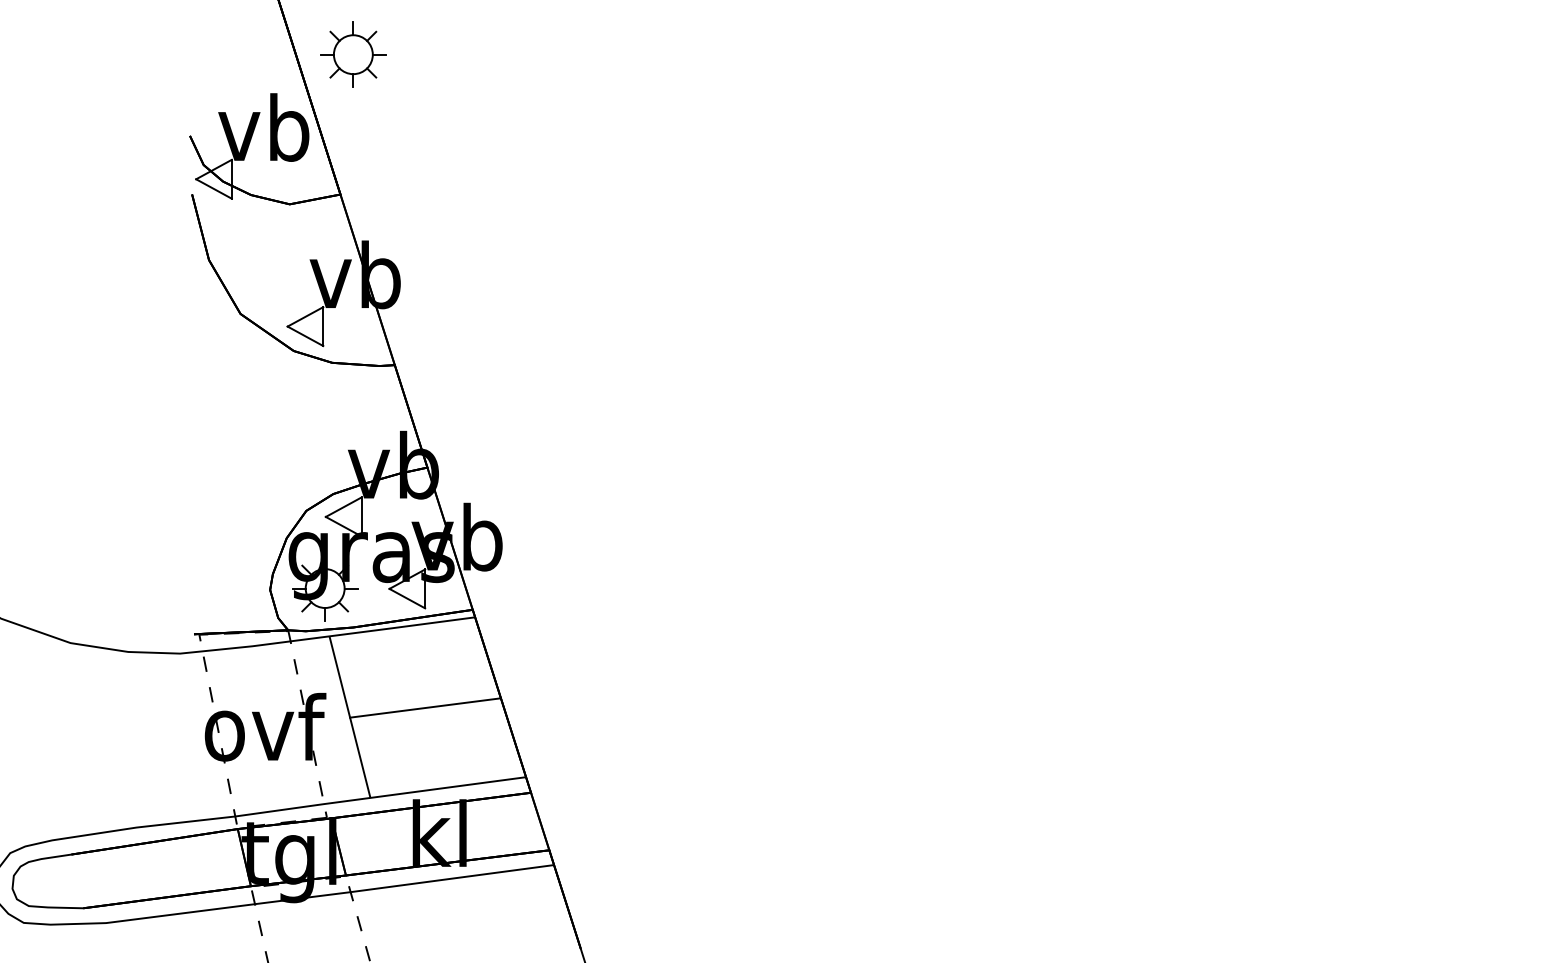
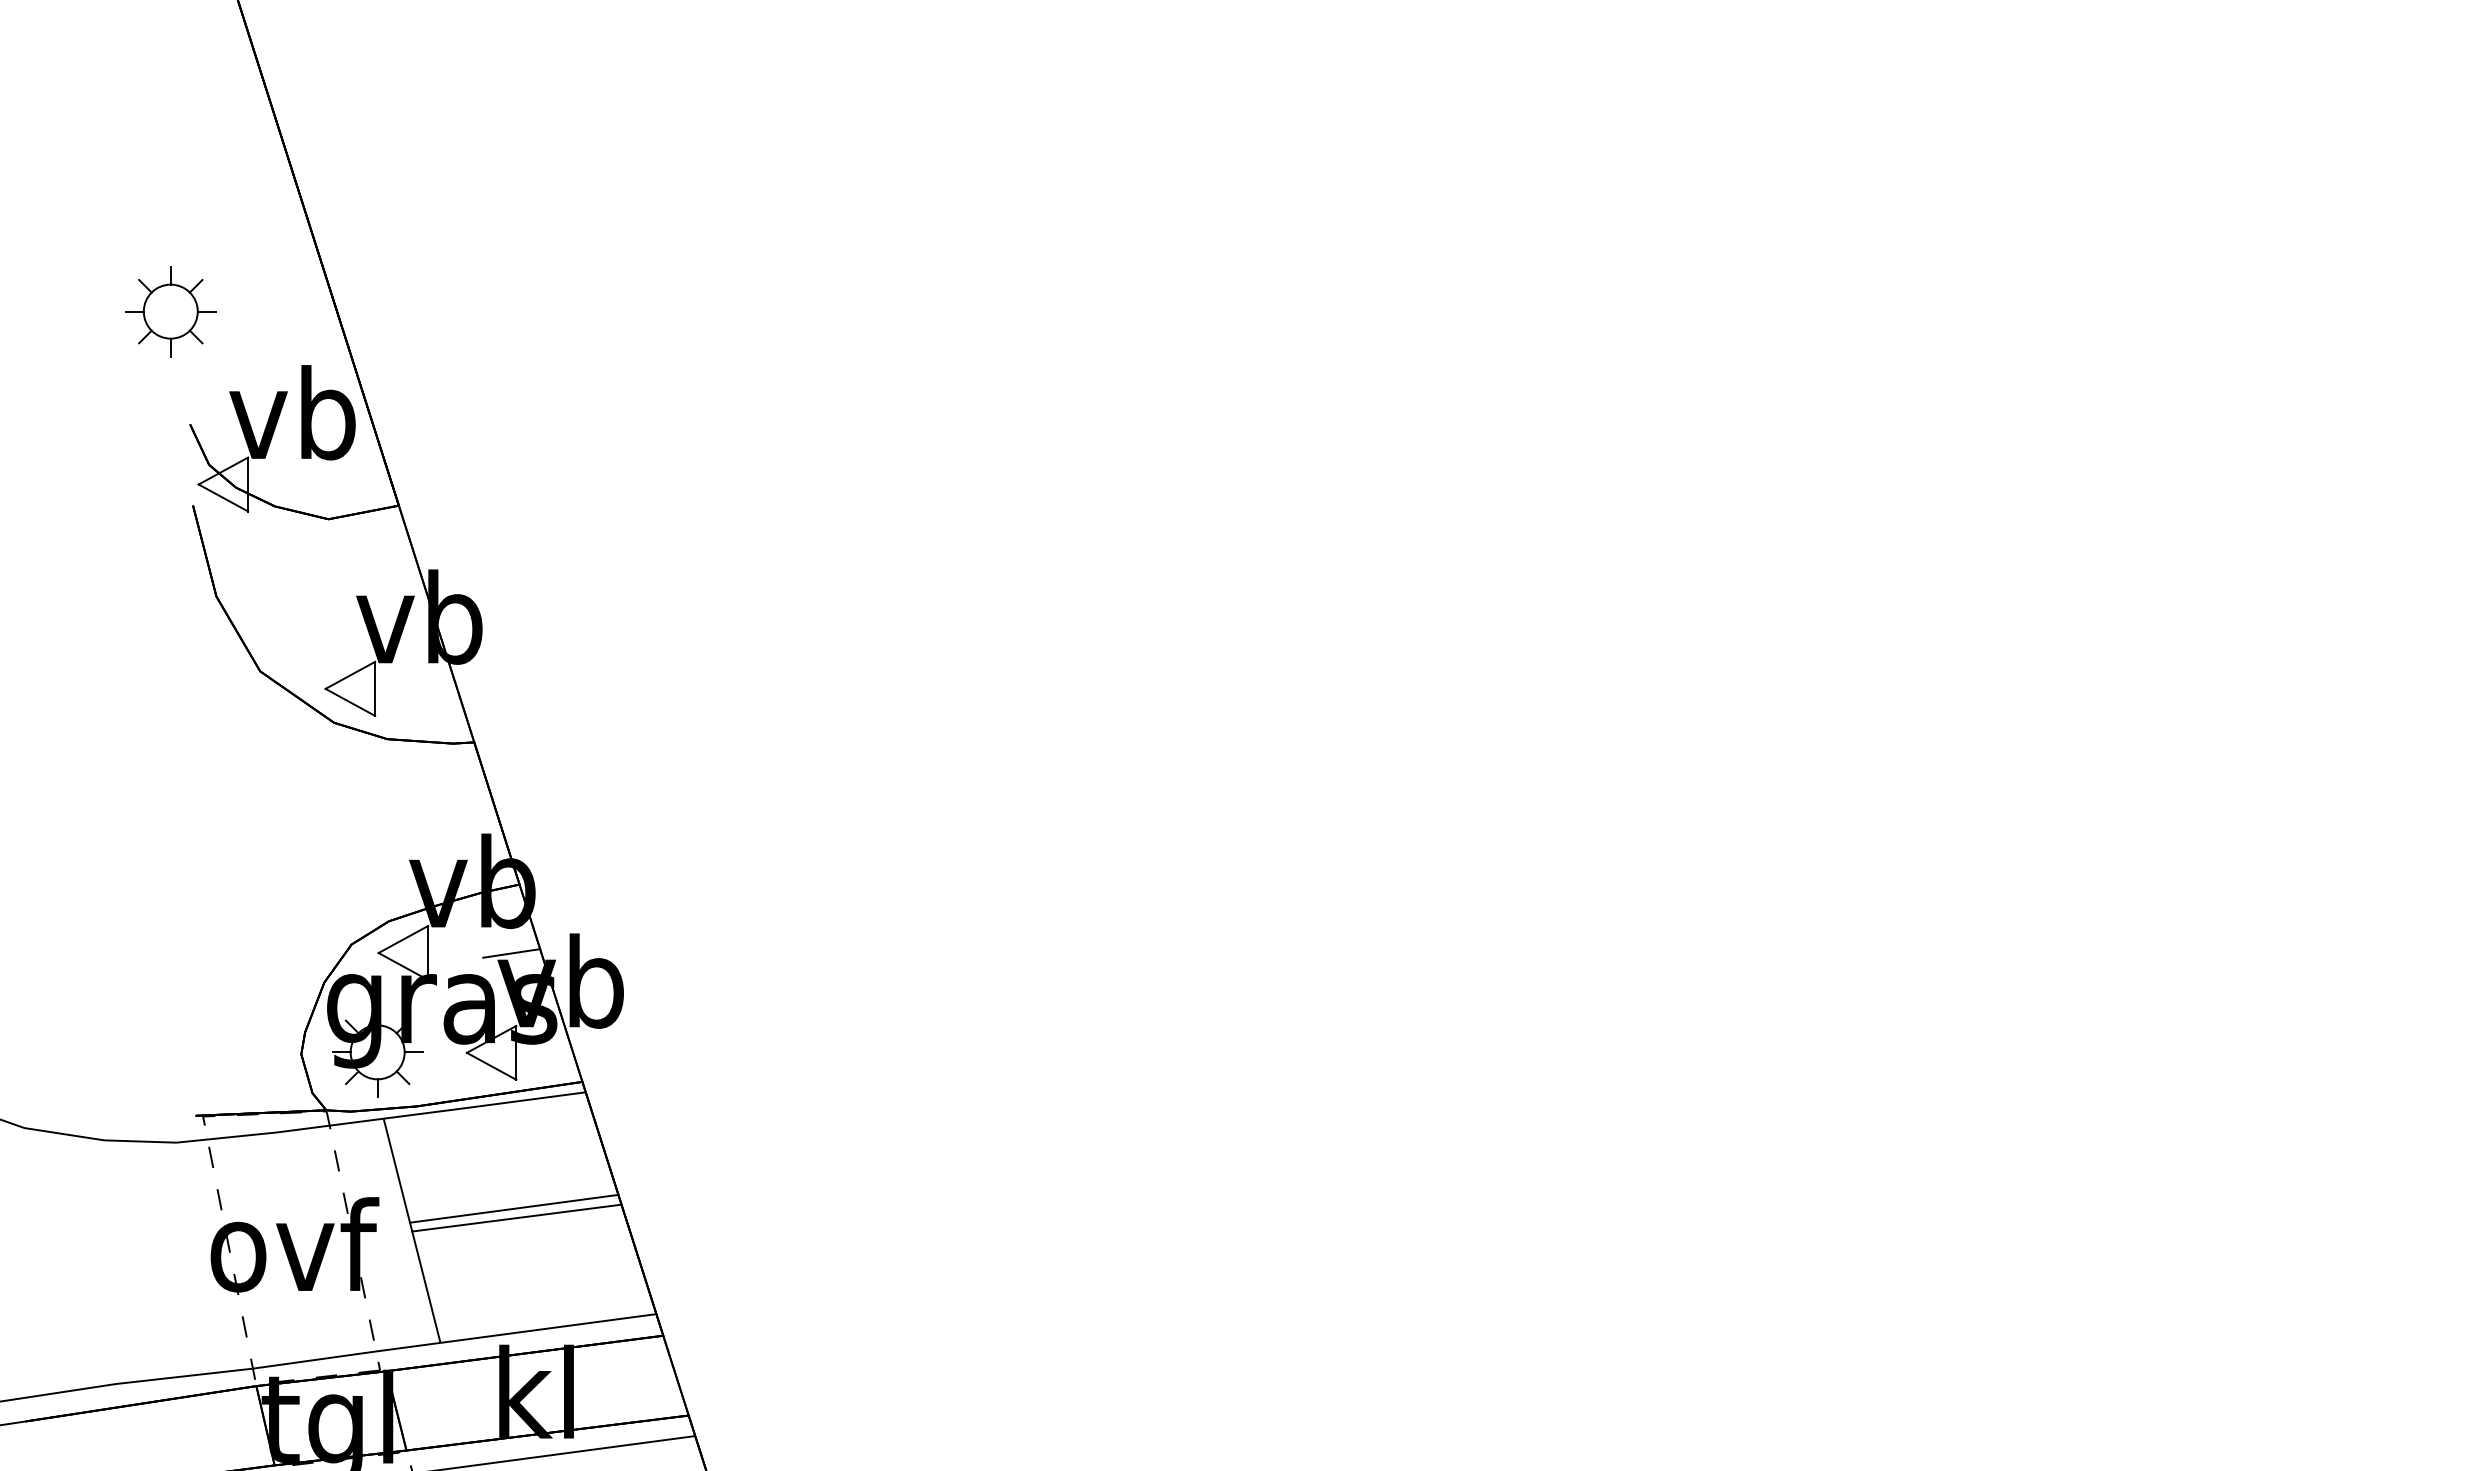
part: (353, 54) -> (170, 311), moved
line: (421, 517) -> (511, 953), added
line: (423, 701) -> (514, 1208), added

